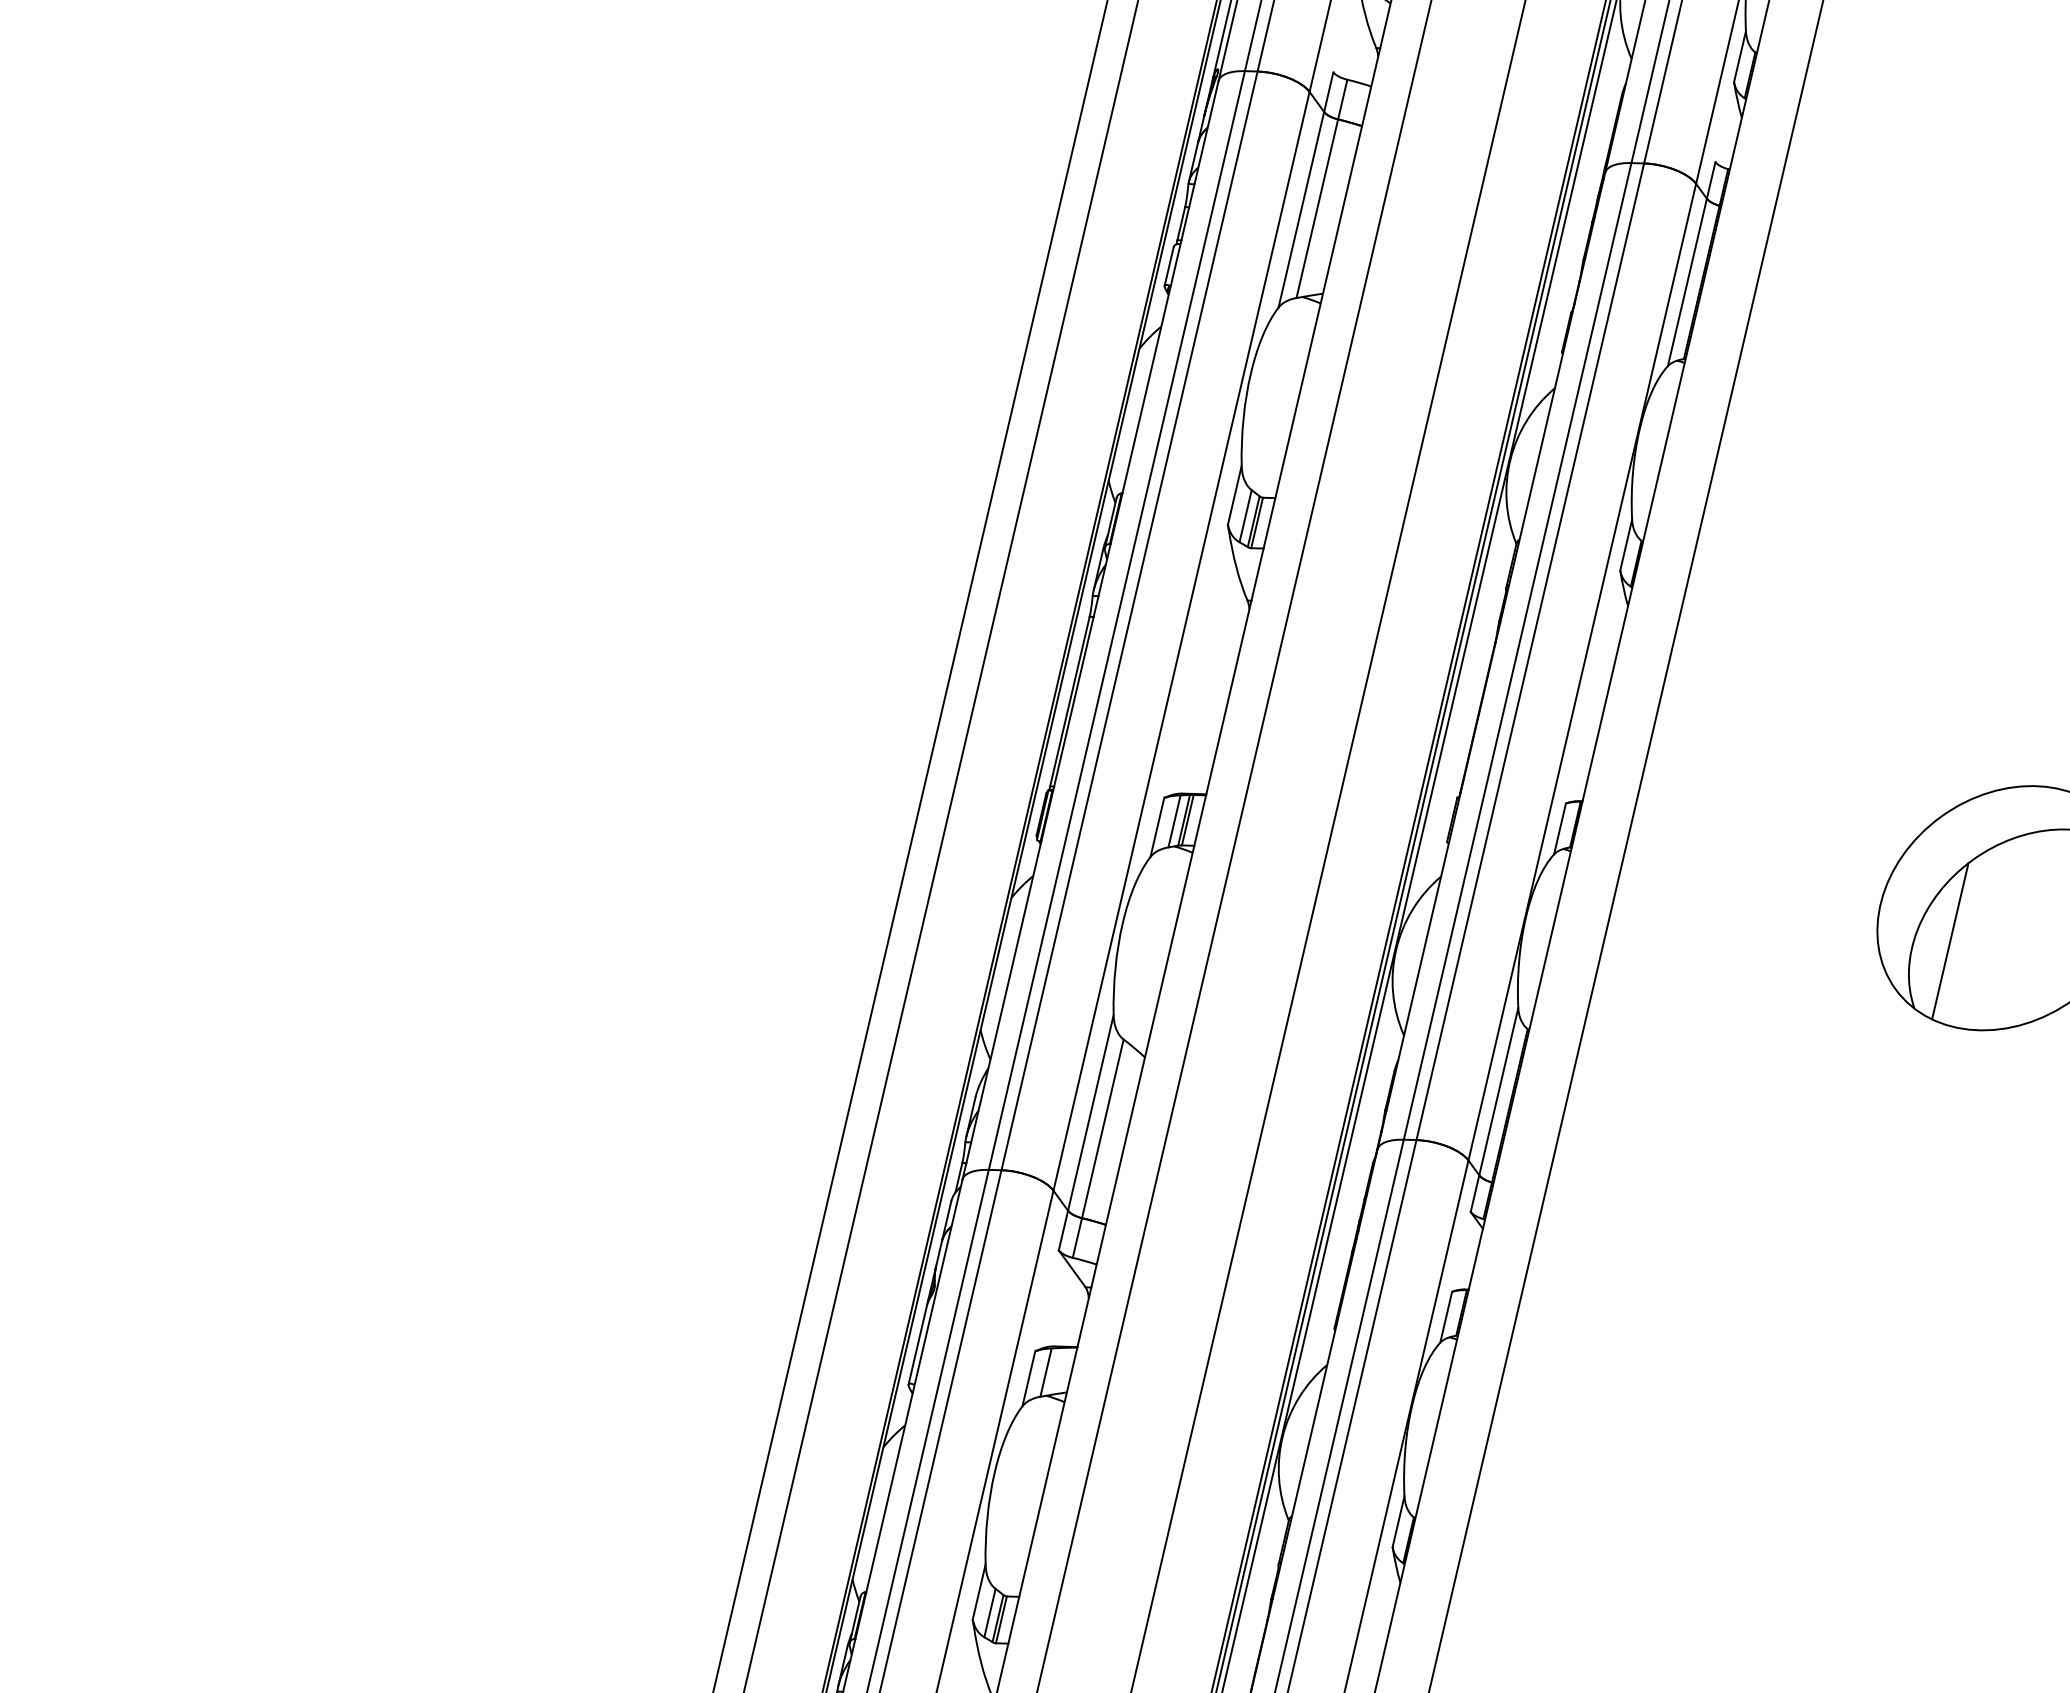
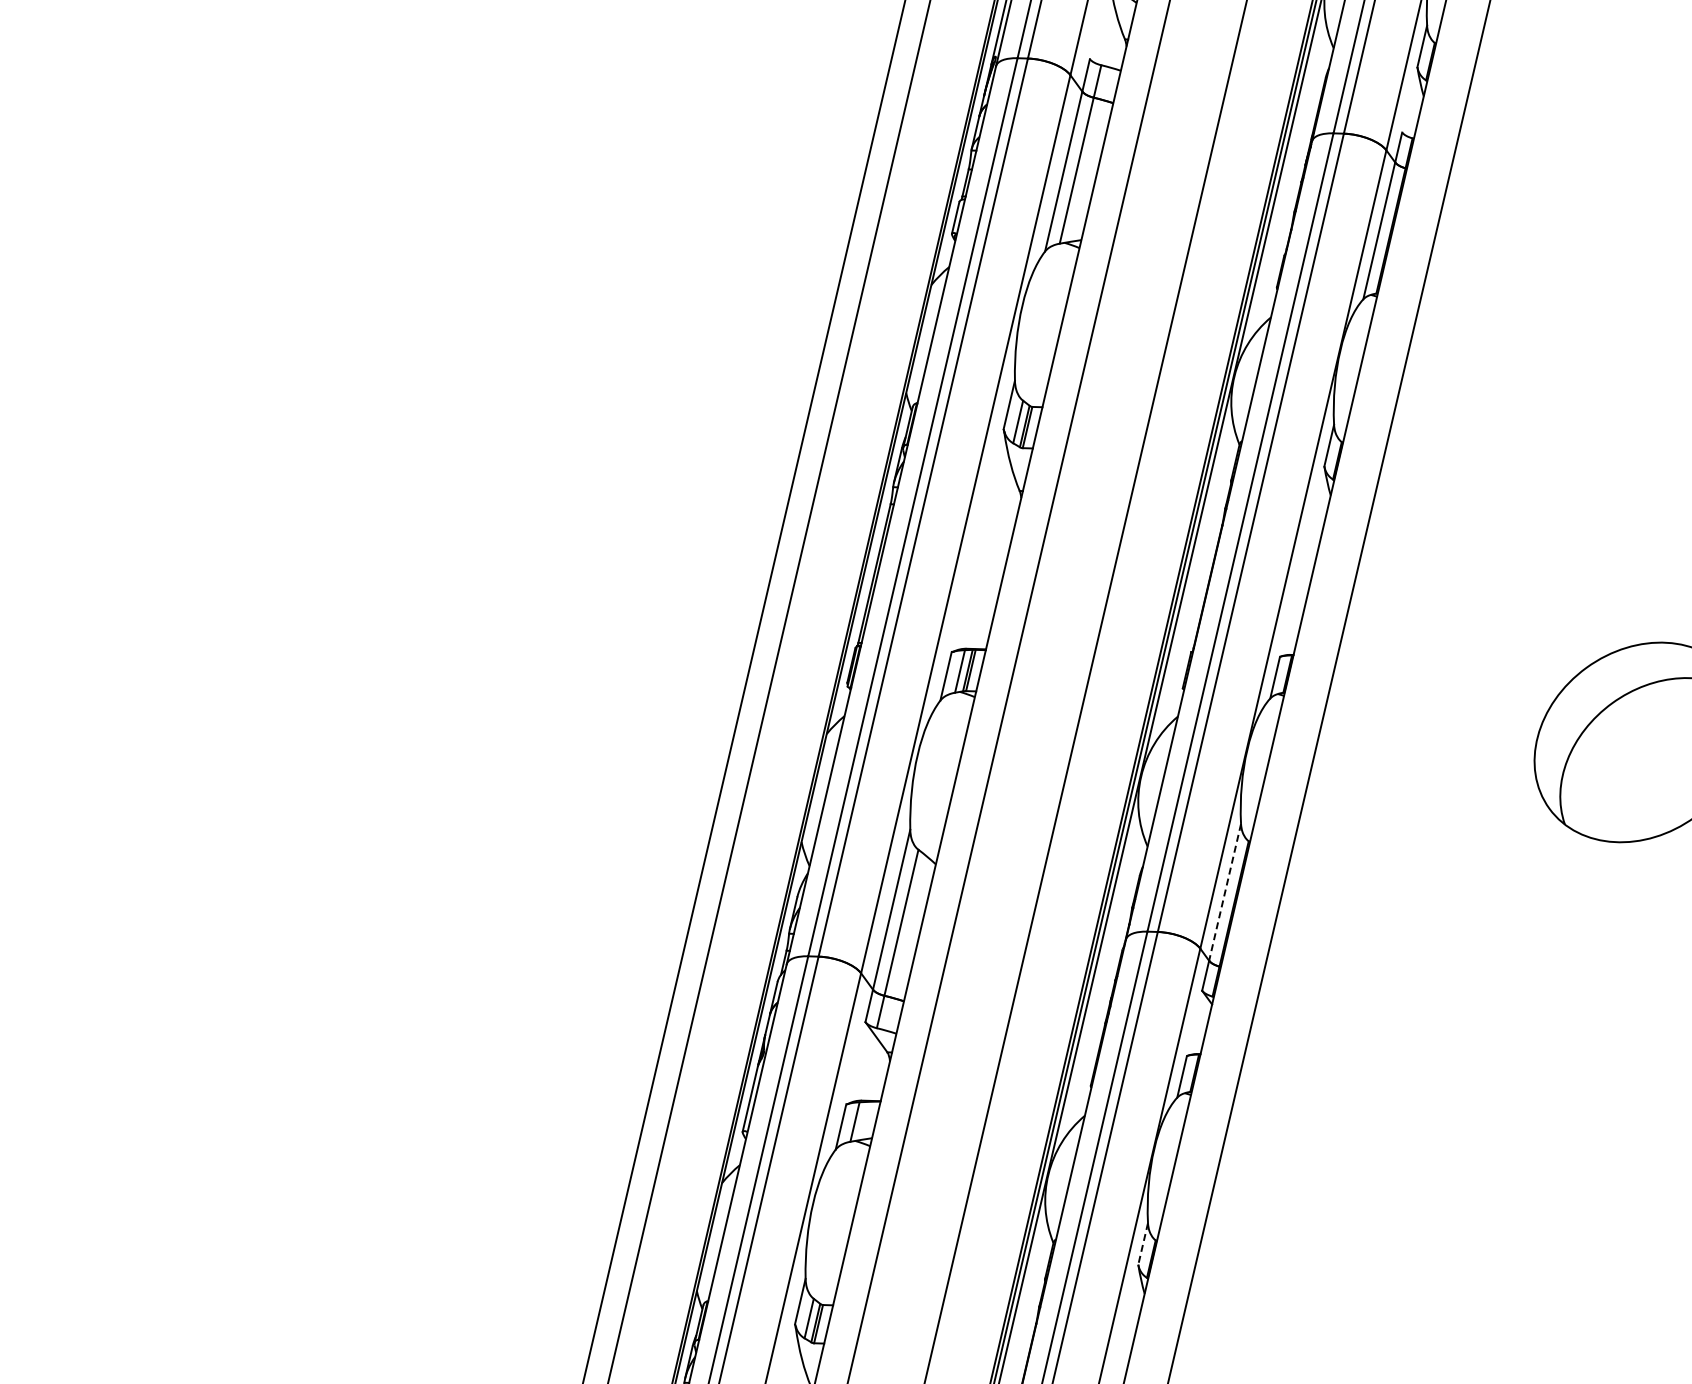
line: (1950, 941) -> (1594, 769), removed
line: (1498, 1091) -> (1224, 892), solid -> dashed
line: (1398, 1522) -> (1143, 1244), solid -> dashed

